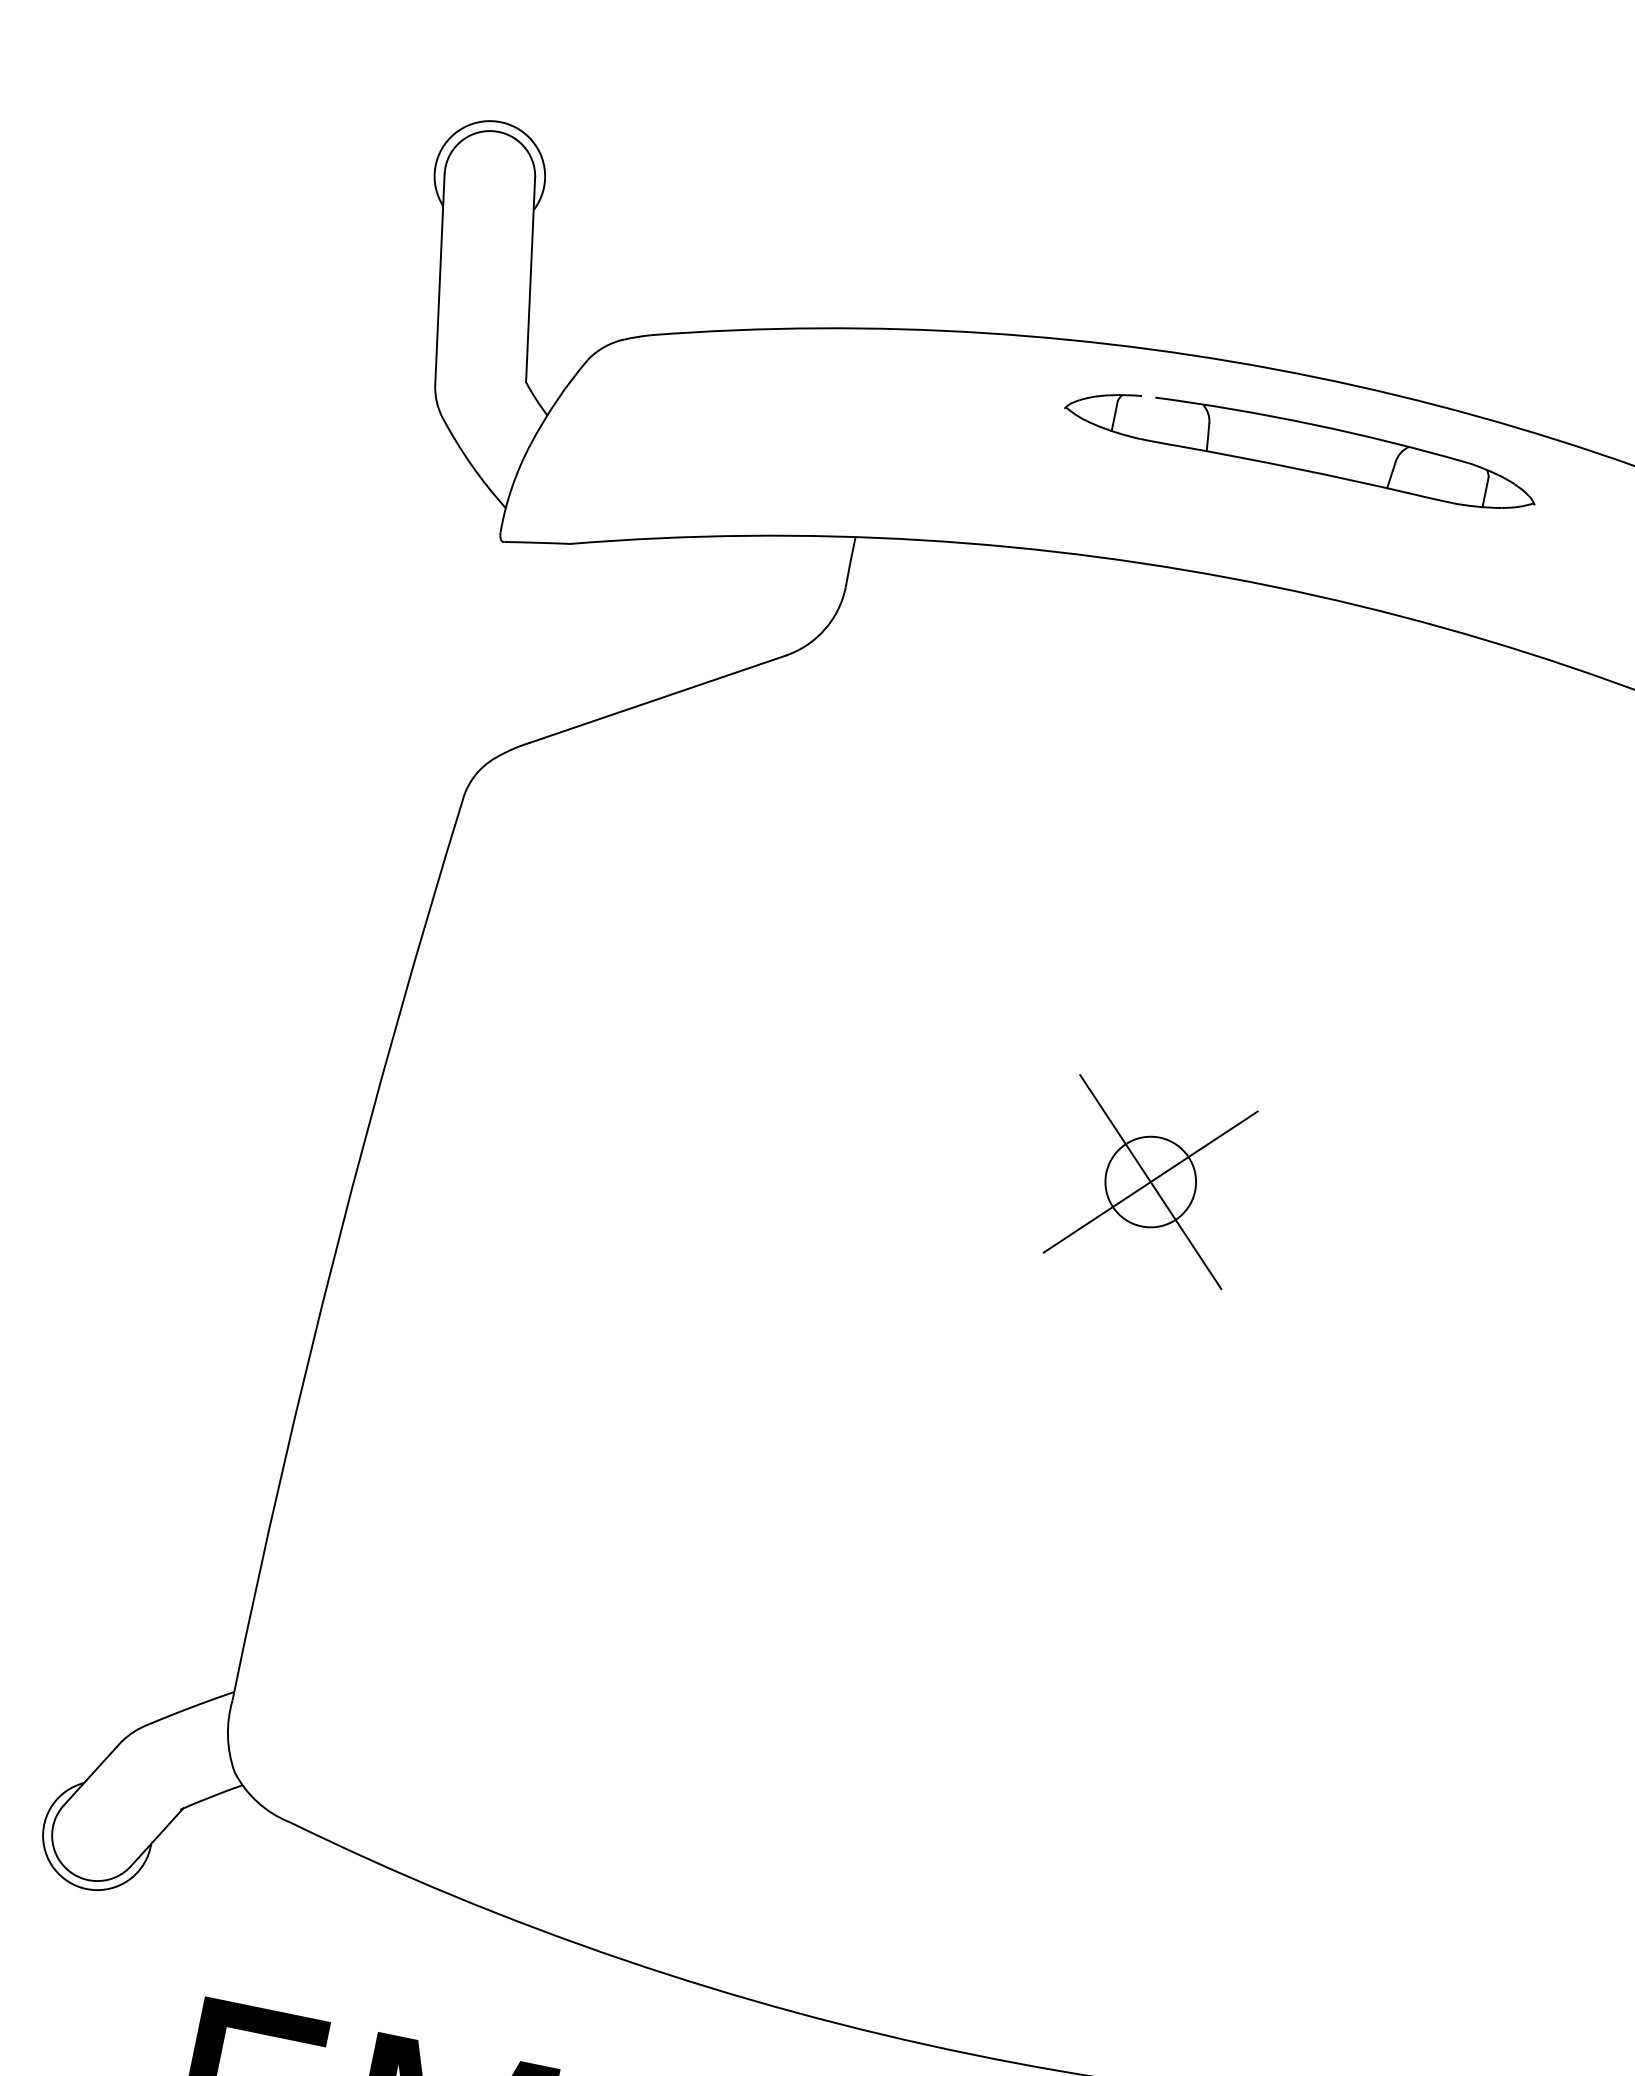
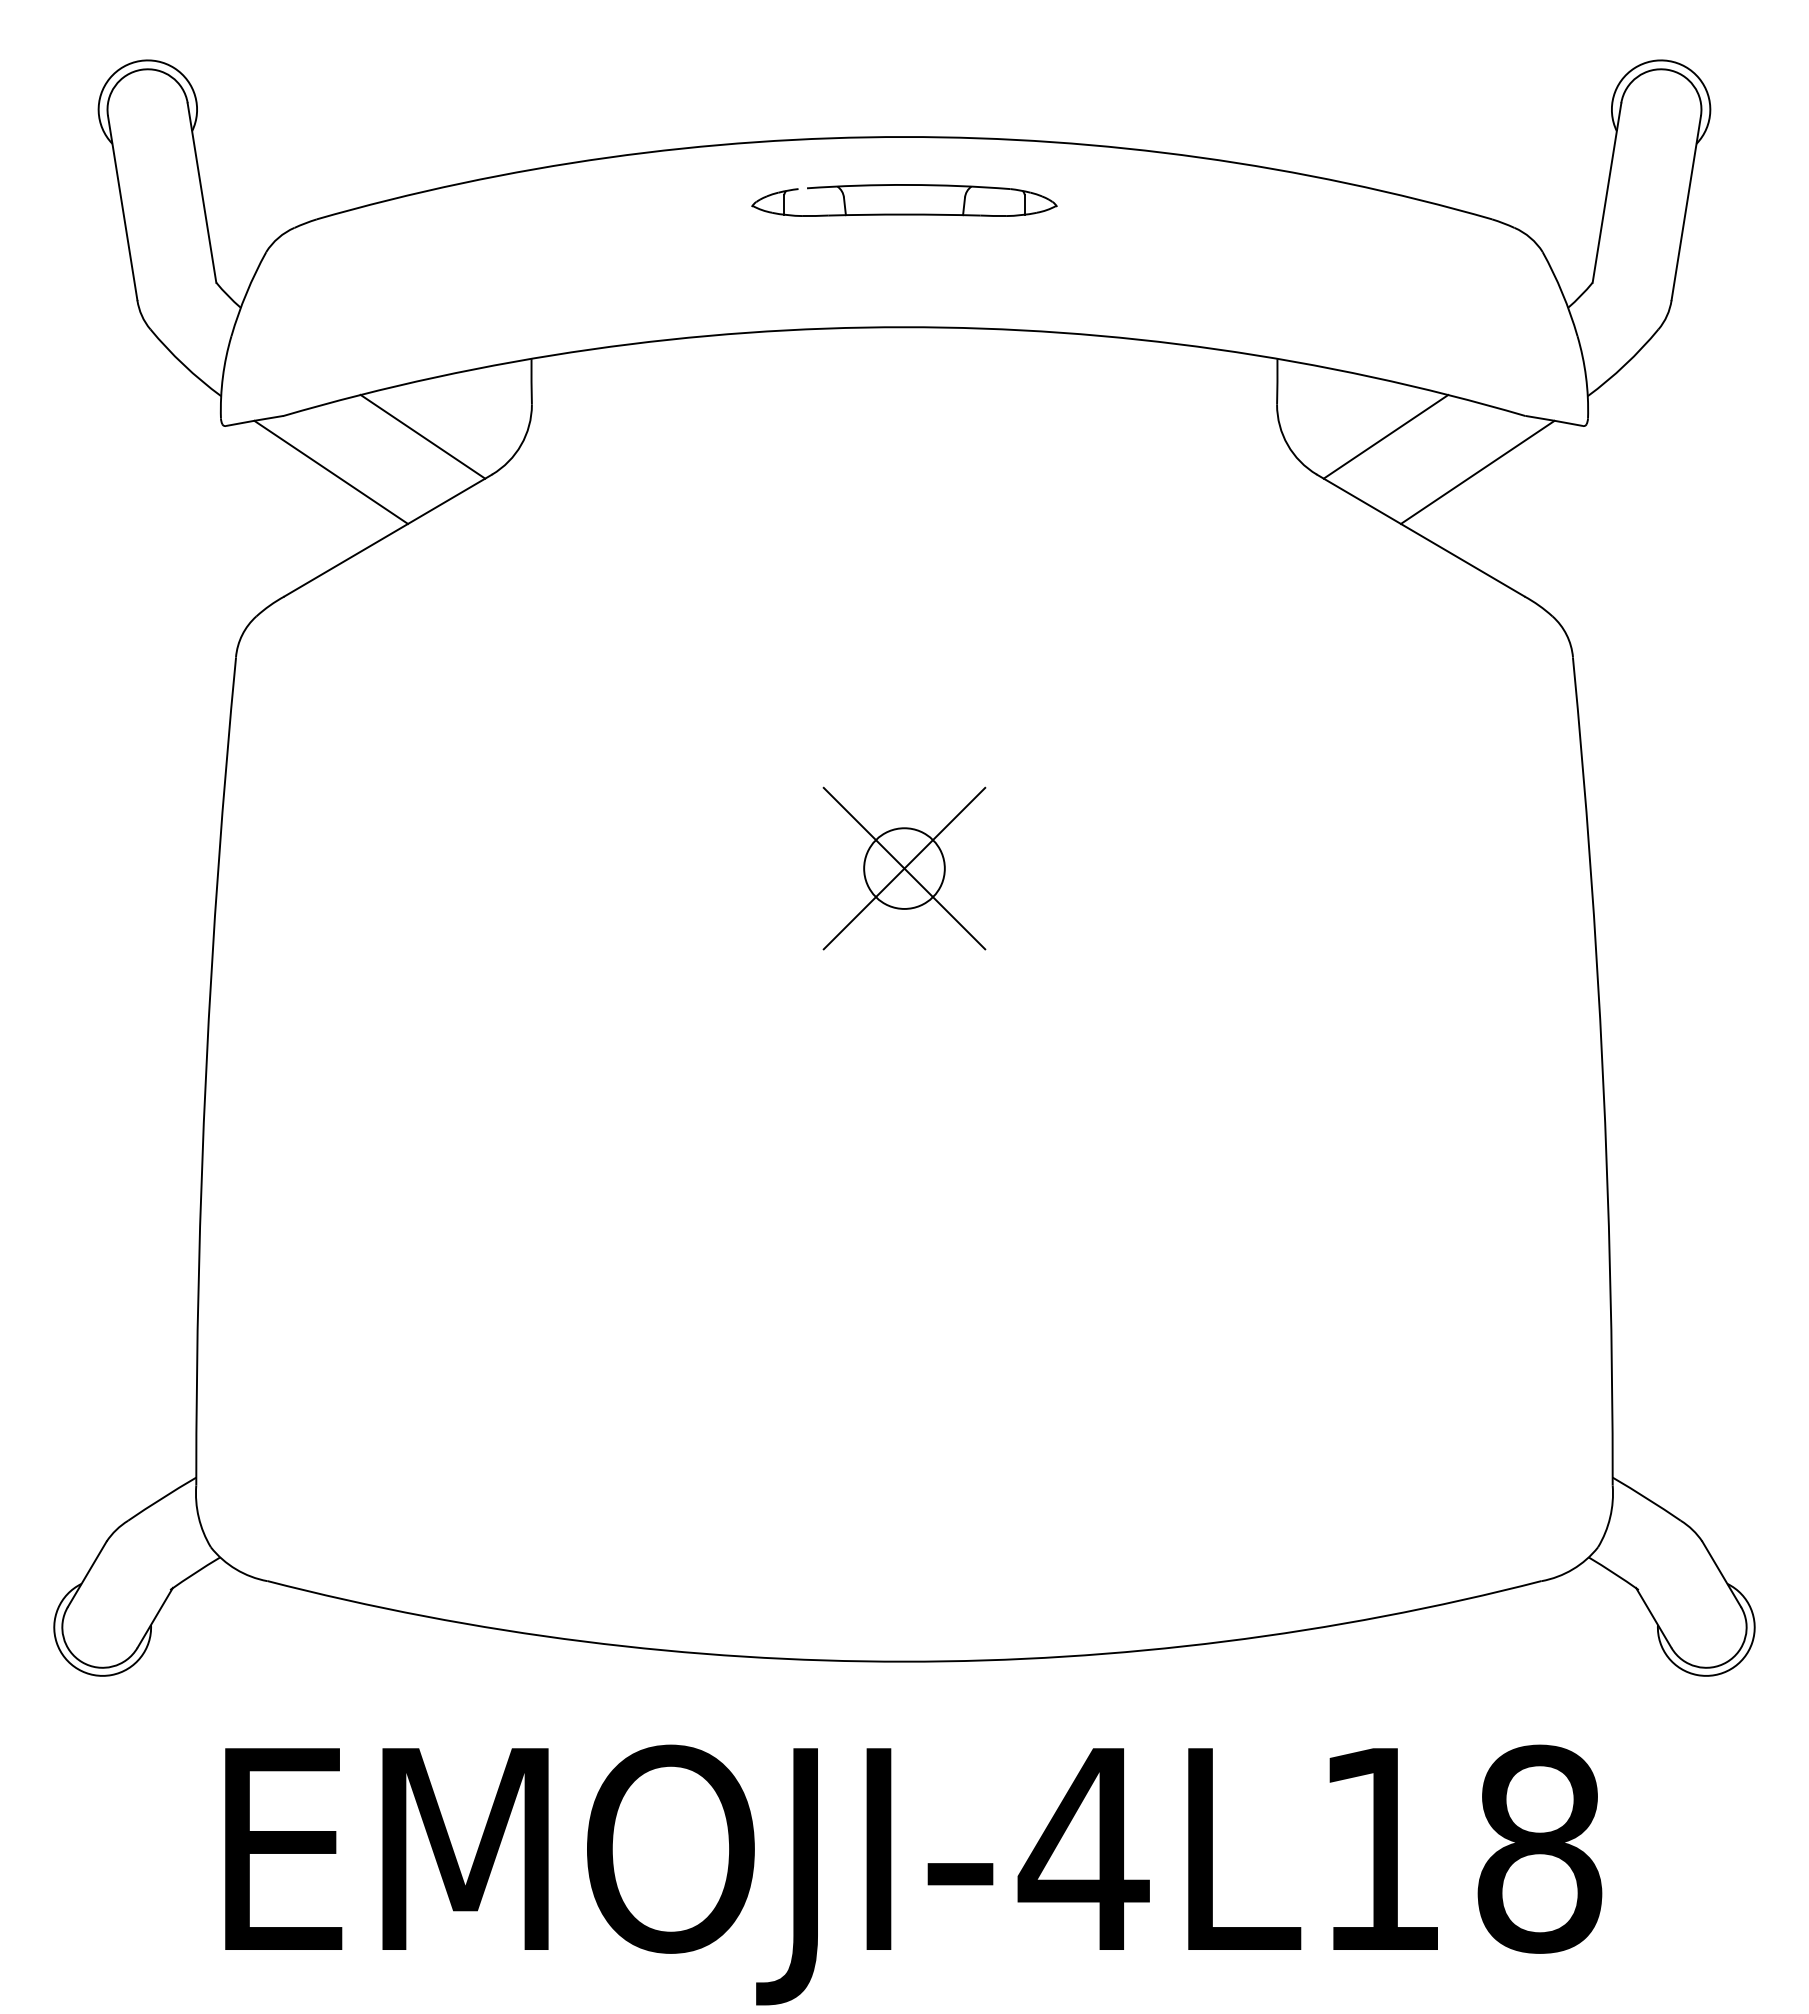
part: (1301, 447) -> (904, 200), size x0.71
line: (718, 597) -> (422, 436), added
line: (610, 615) -> (331, 471), added

